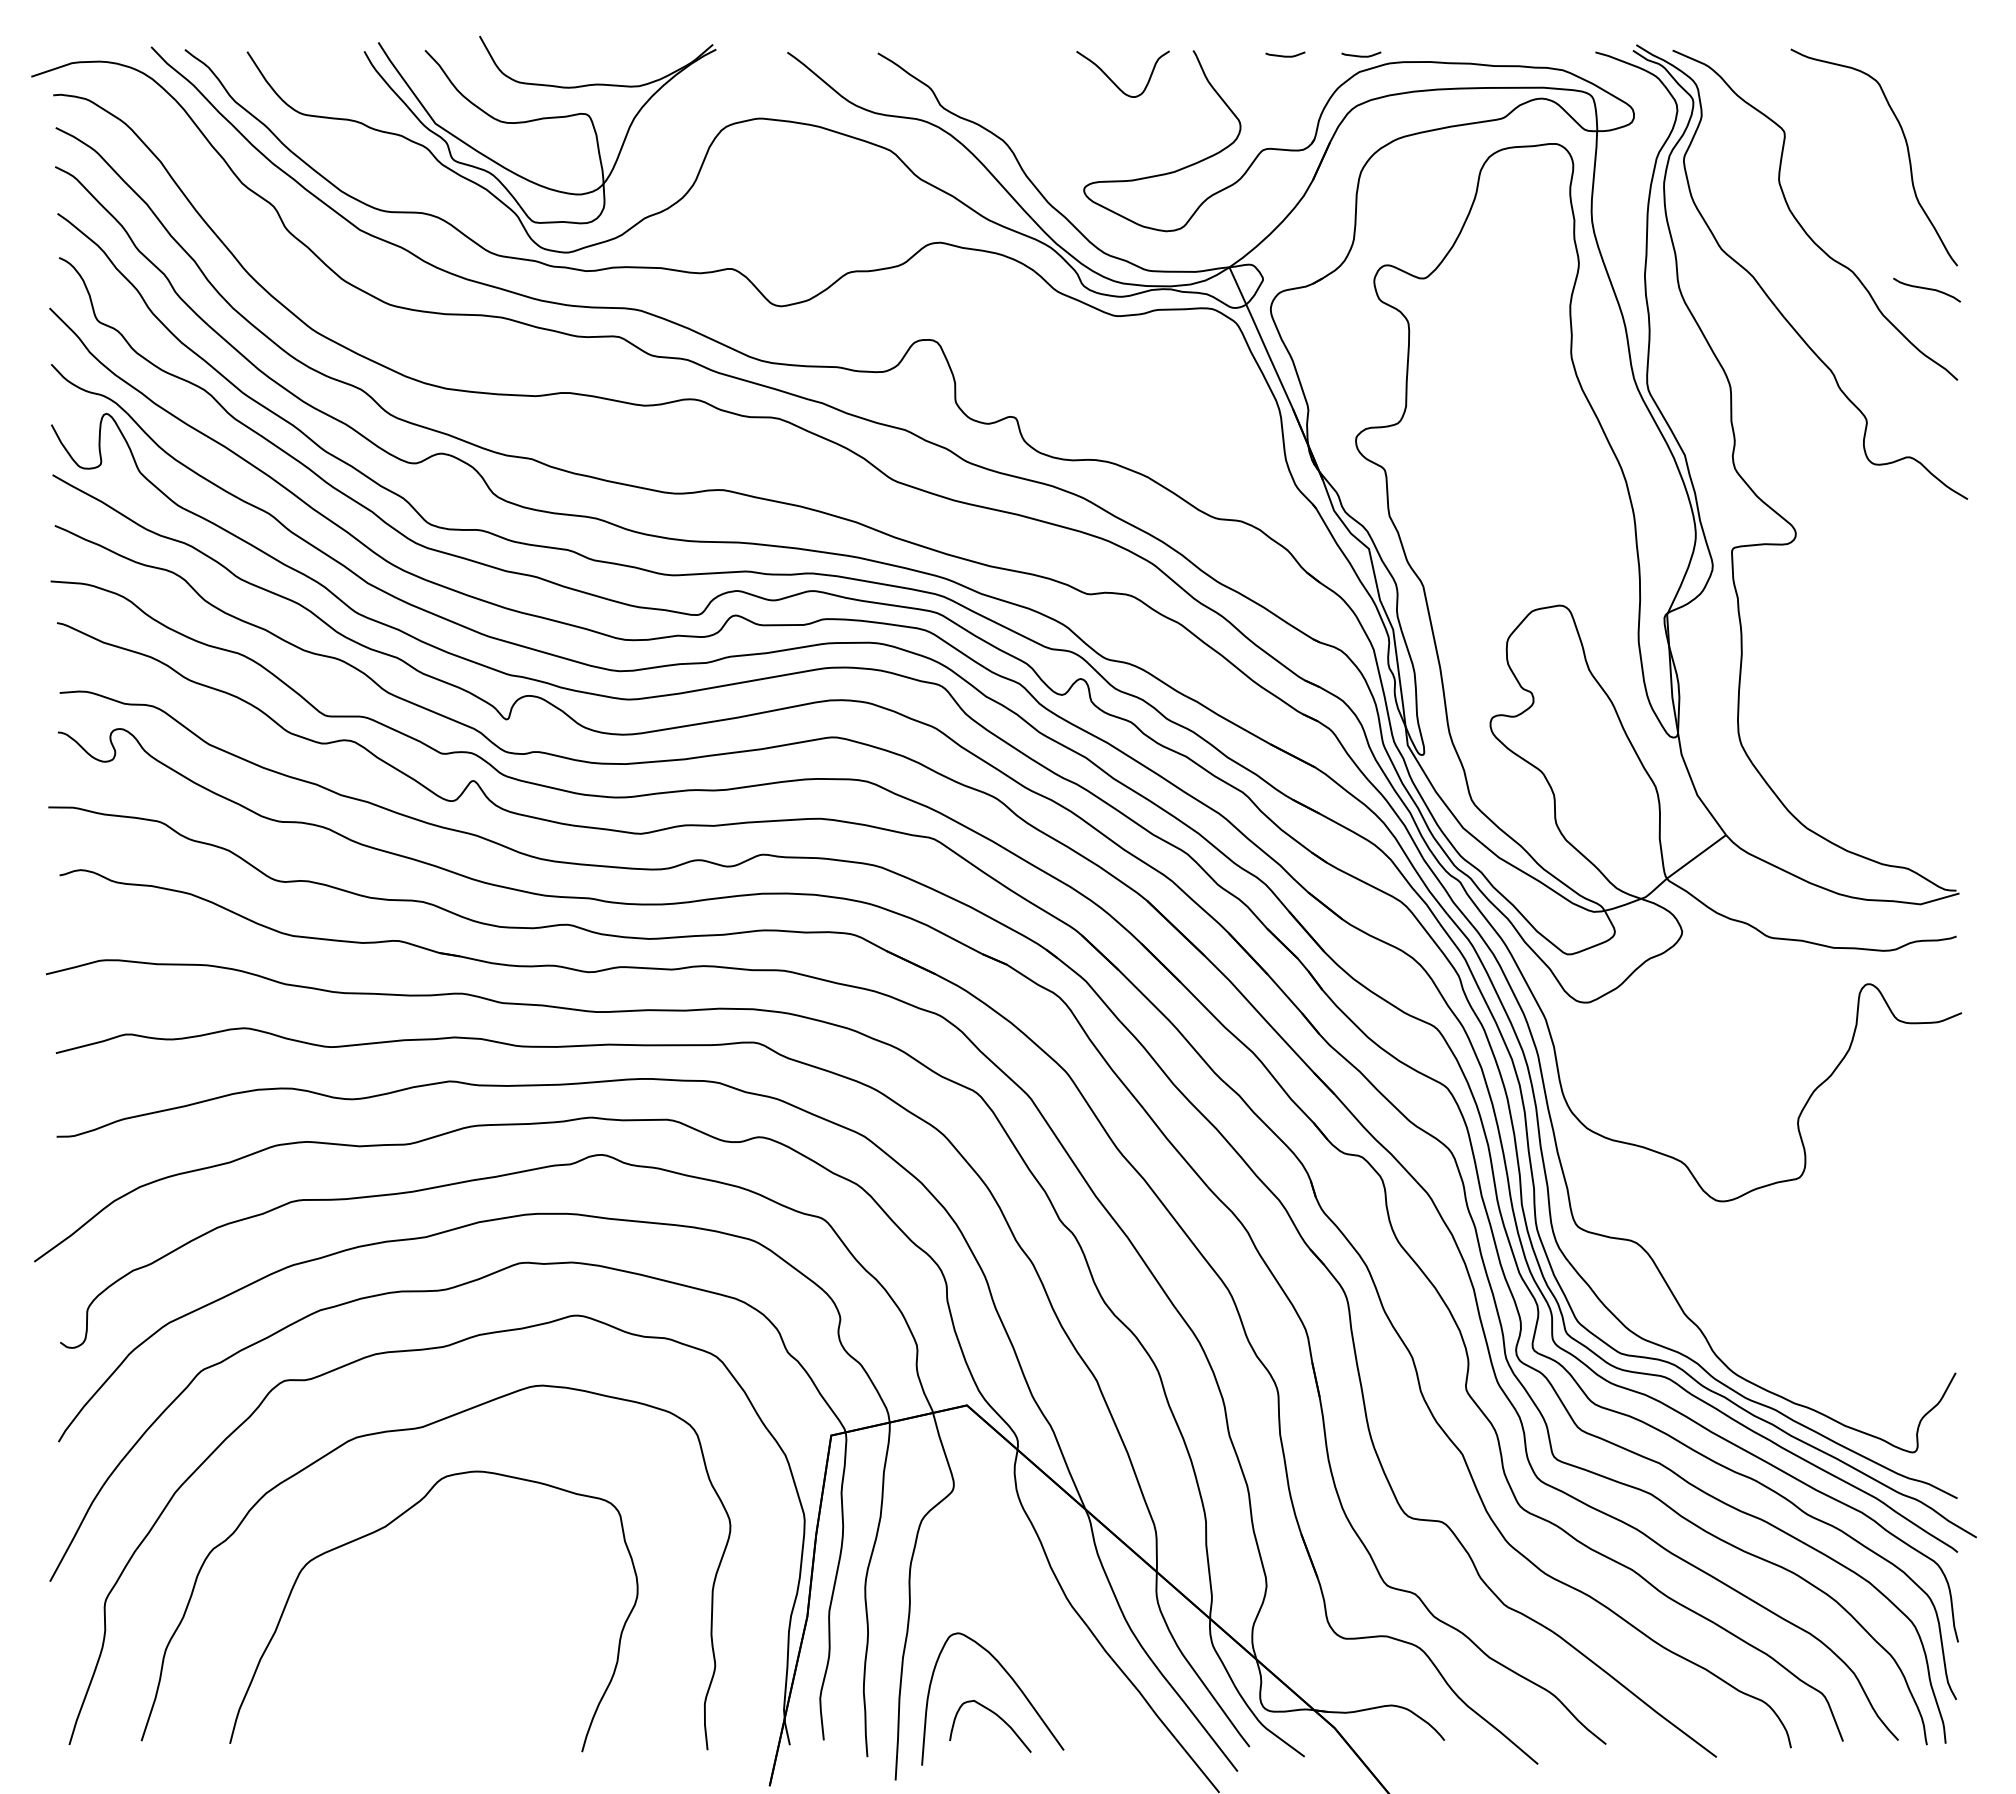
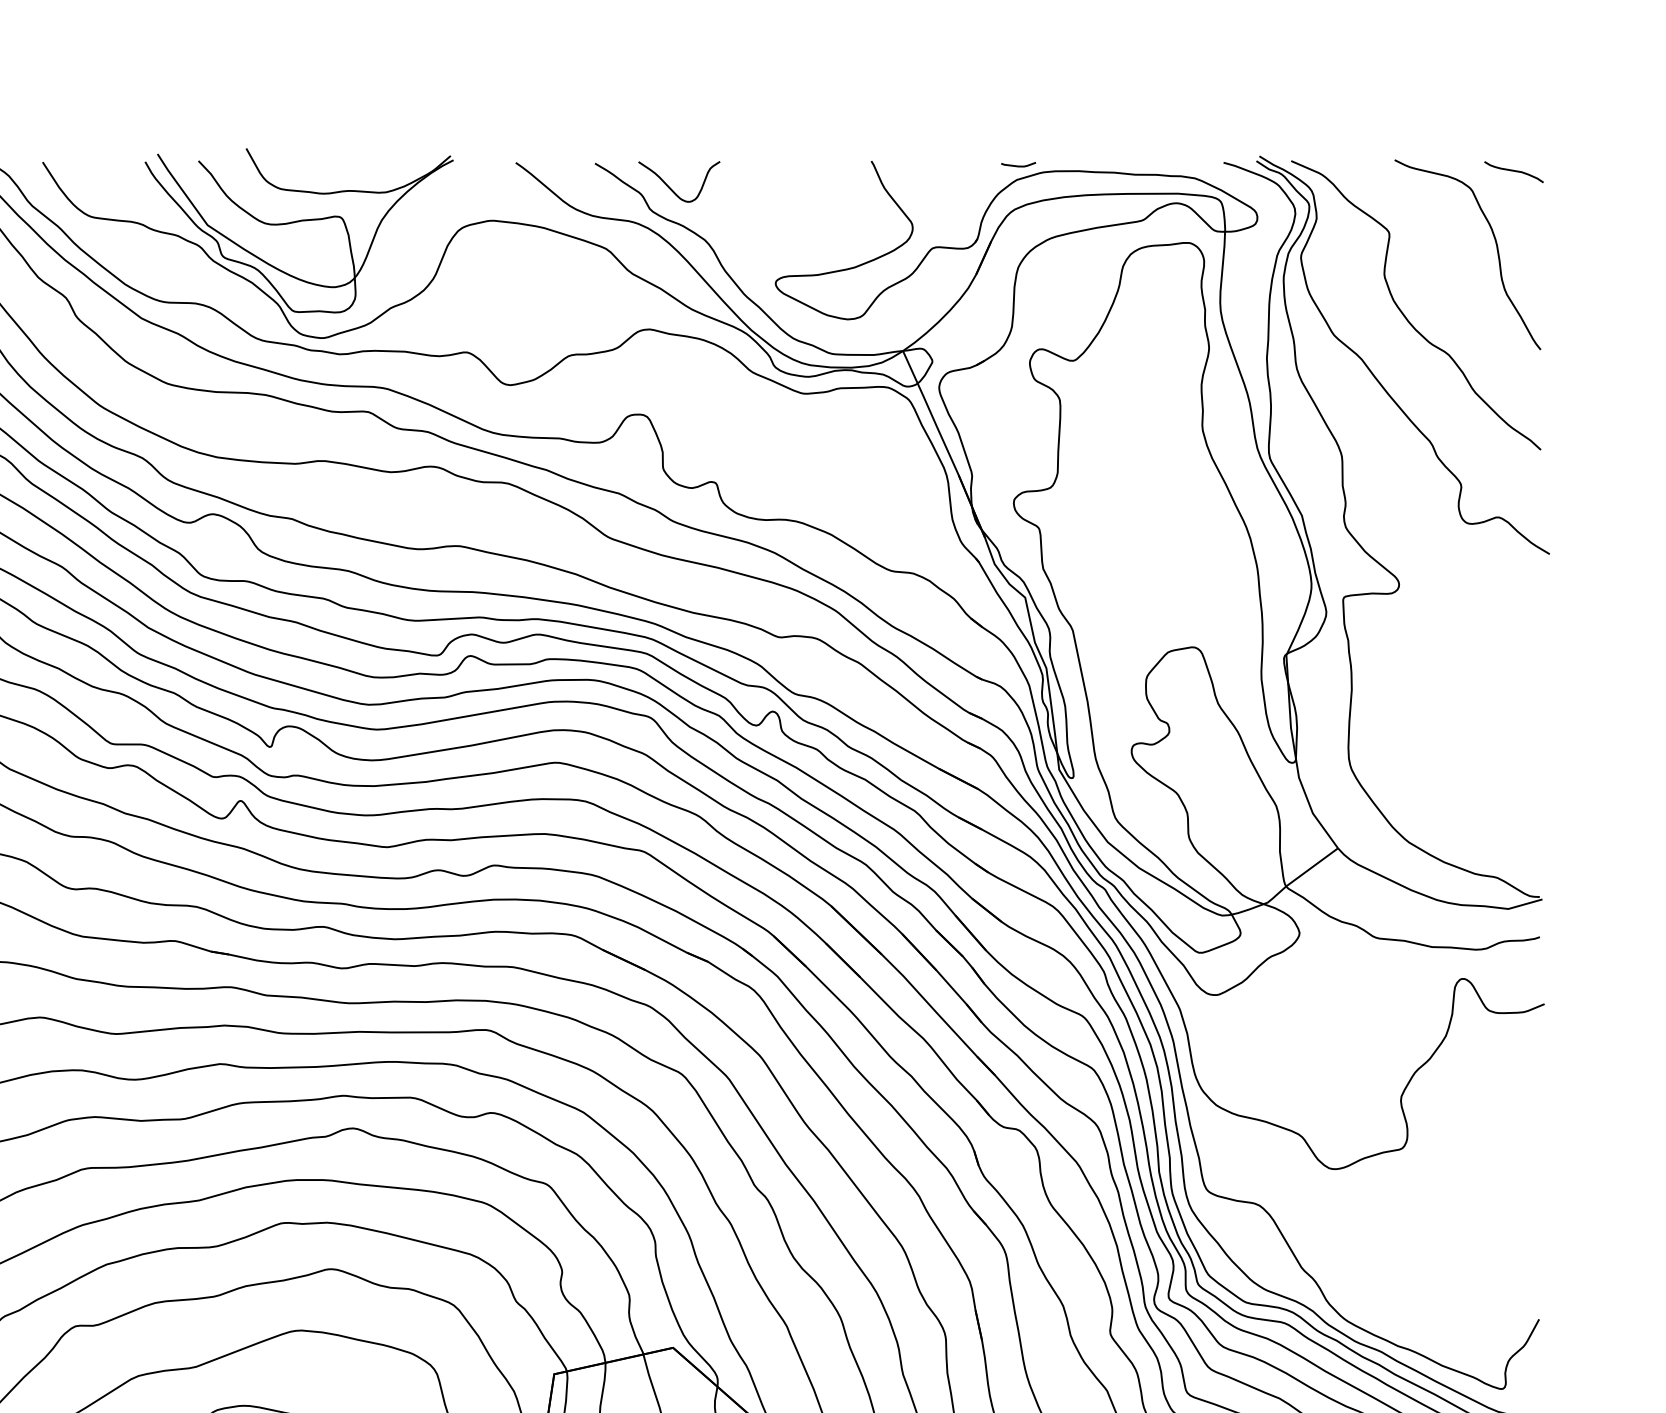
curve: (1285, 55) -> (952, 165), removed
curve: (1113, 81) -> (670, 188), moved
curve: (1926, 289) -> (1513, 171), moved

